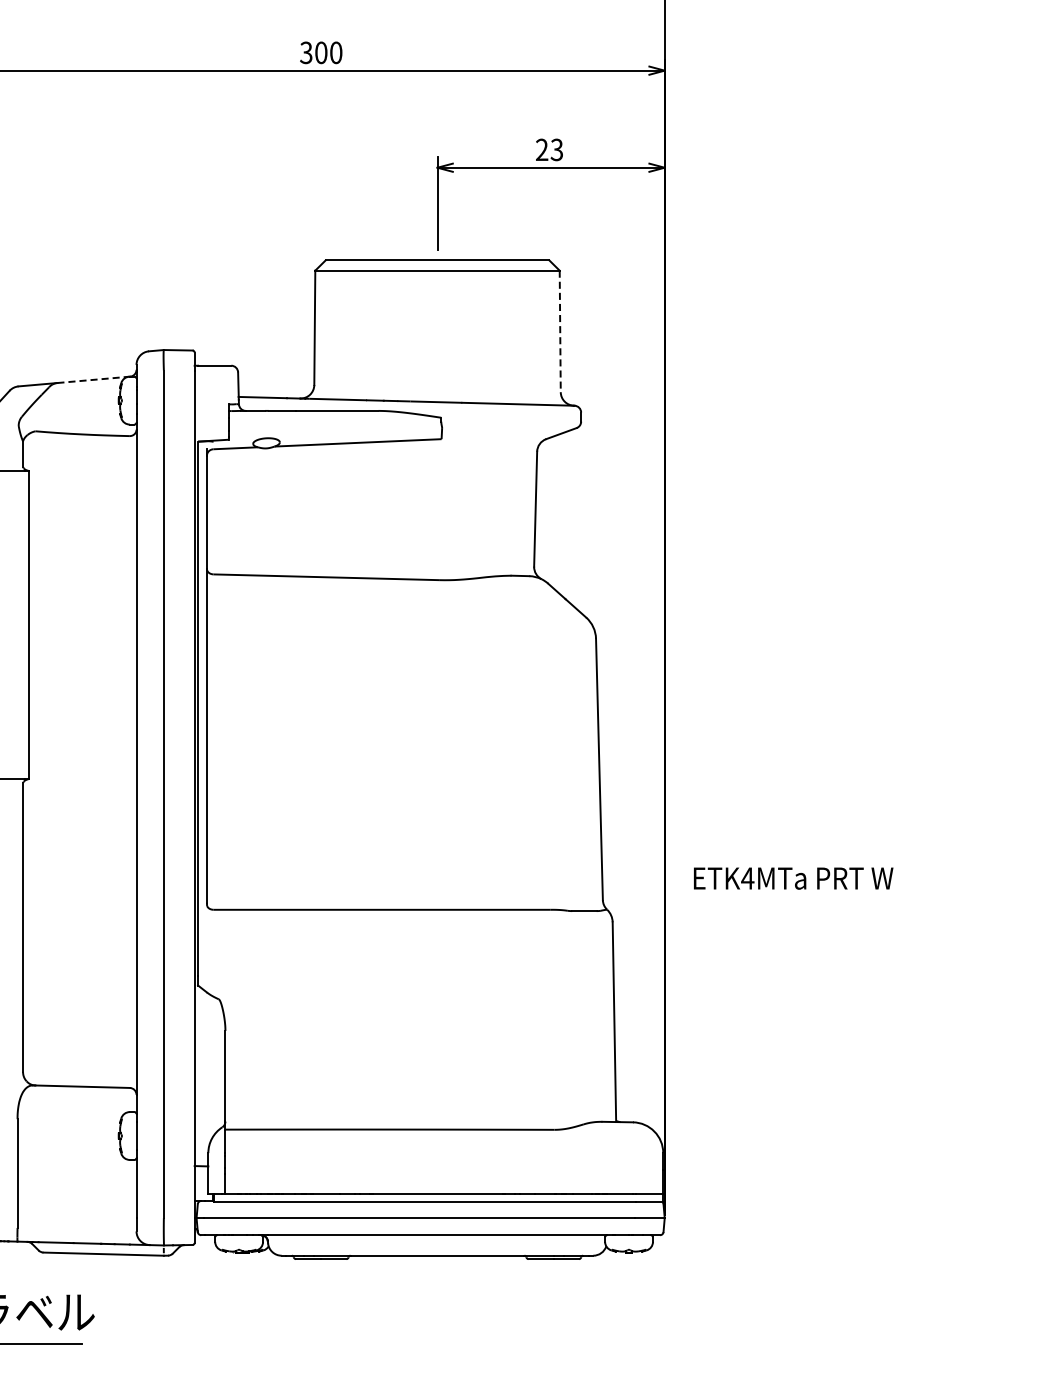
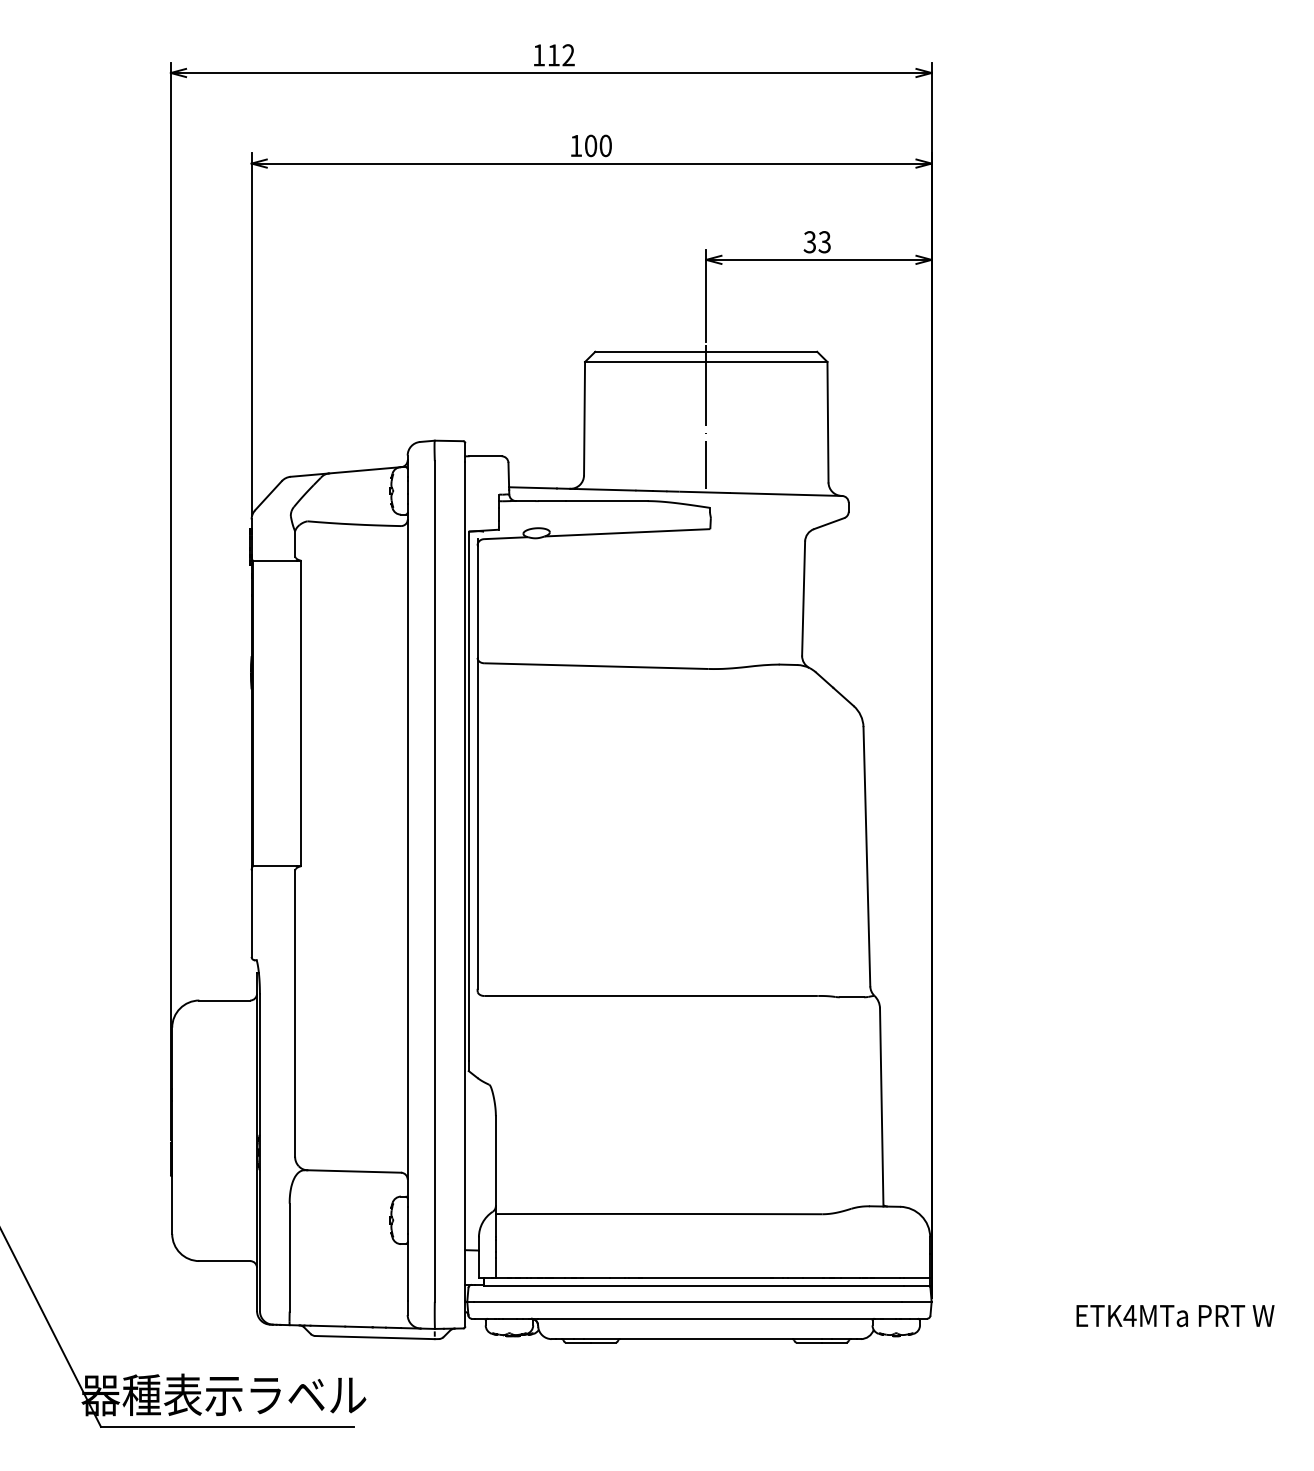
text: (305, 52) -> (575, 145), 300 -> 100
text: (541, 150) -> (809, 242), 23 -> 33
line: (437, 326) -> (706, 417), added
line: (559, 331) -> (827, 422), dashed -> solid
line: (92, 380) -> (364, 470), dashed -> solid
text: (793, 879) -> (1175, 1316), moved

